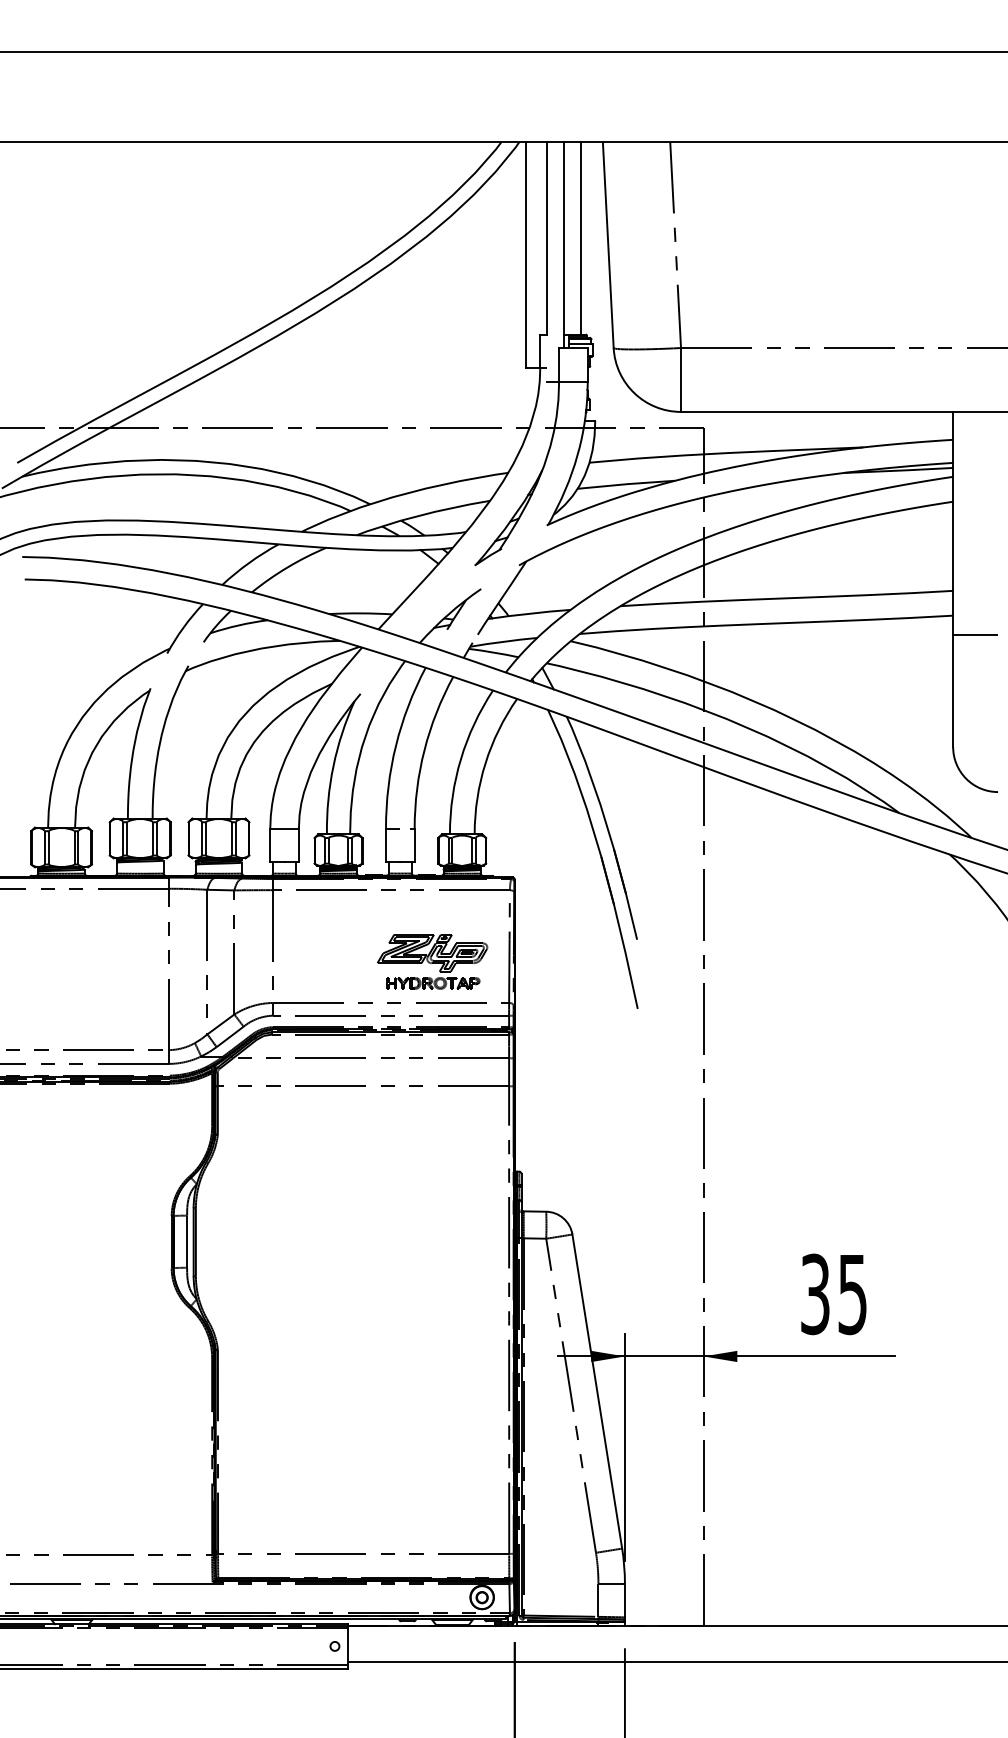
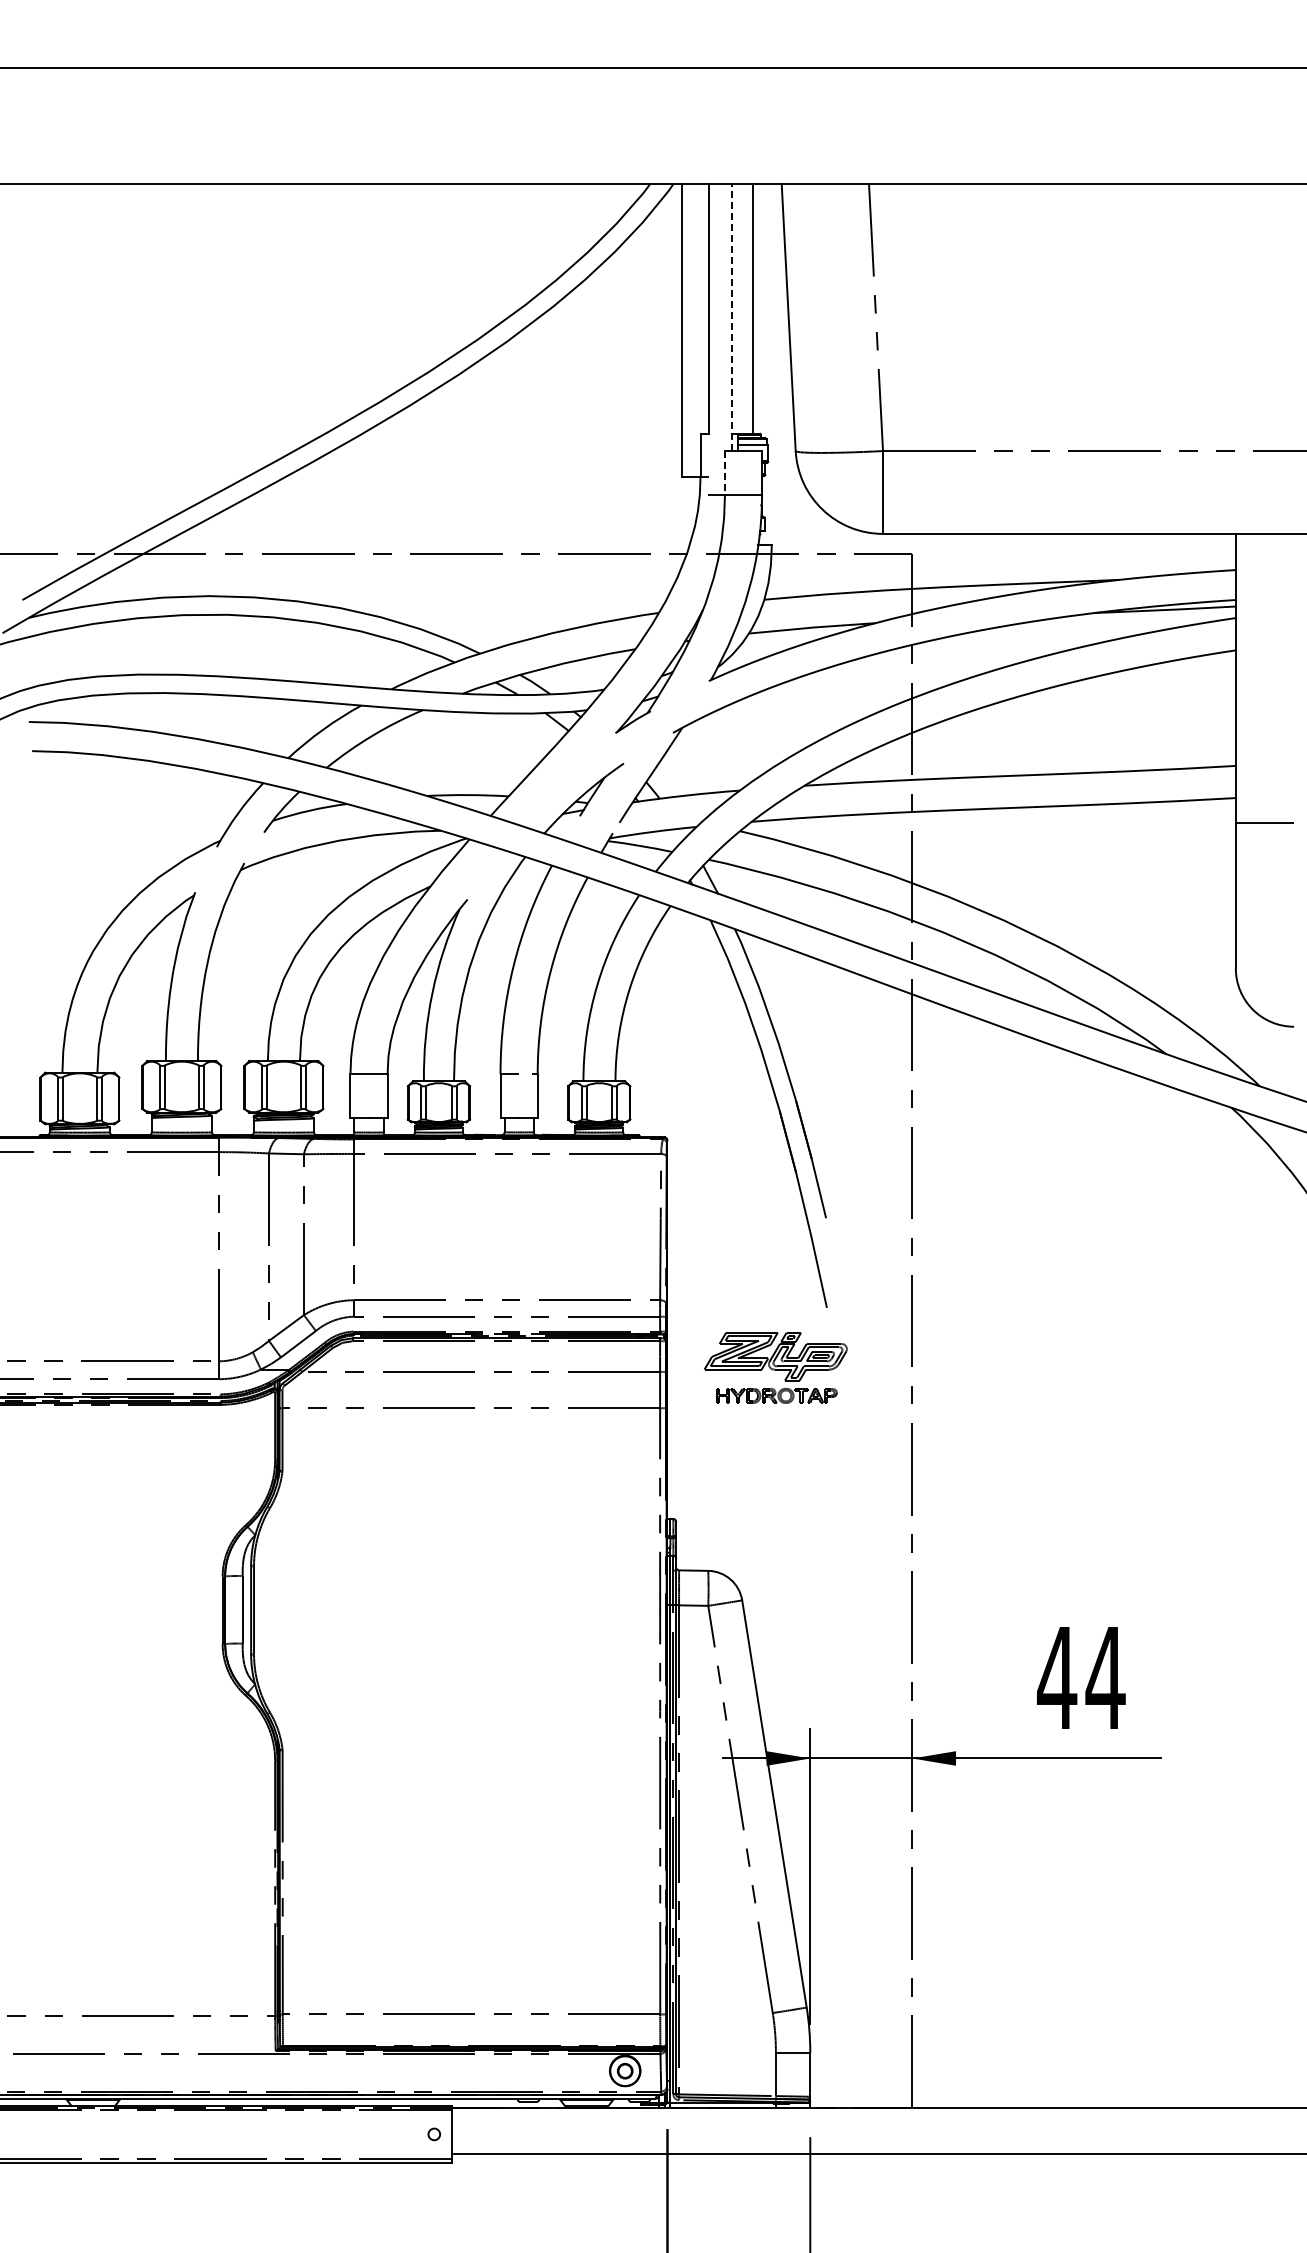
line: (564, 245) -> (731, 317), solid -> dashed
line: (558, 365) -> (724, 473), solid -> dashed
part: (432, 961) -> (775, 1367), moved
text: (834, 1293) -> (1081, 1677), 35 -> 44

